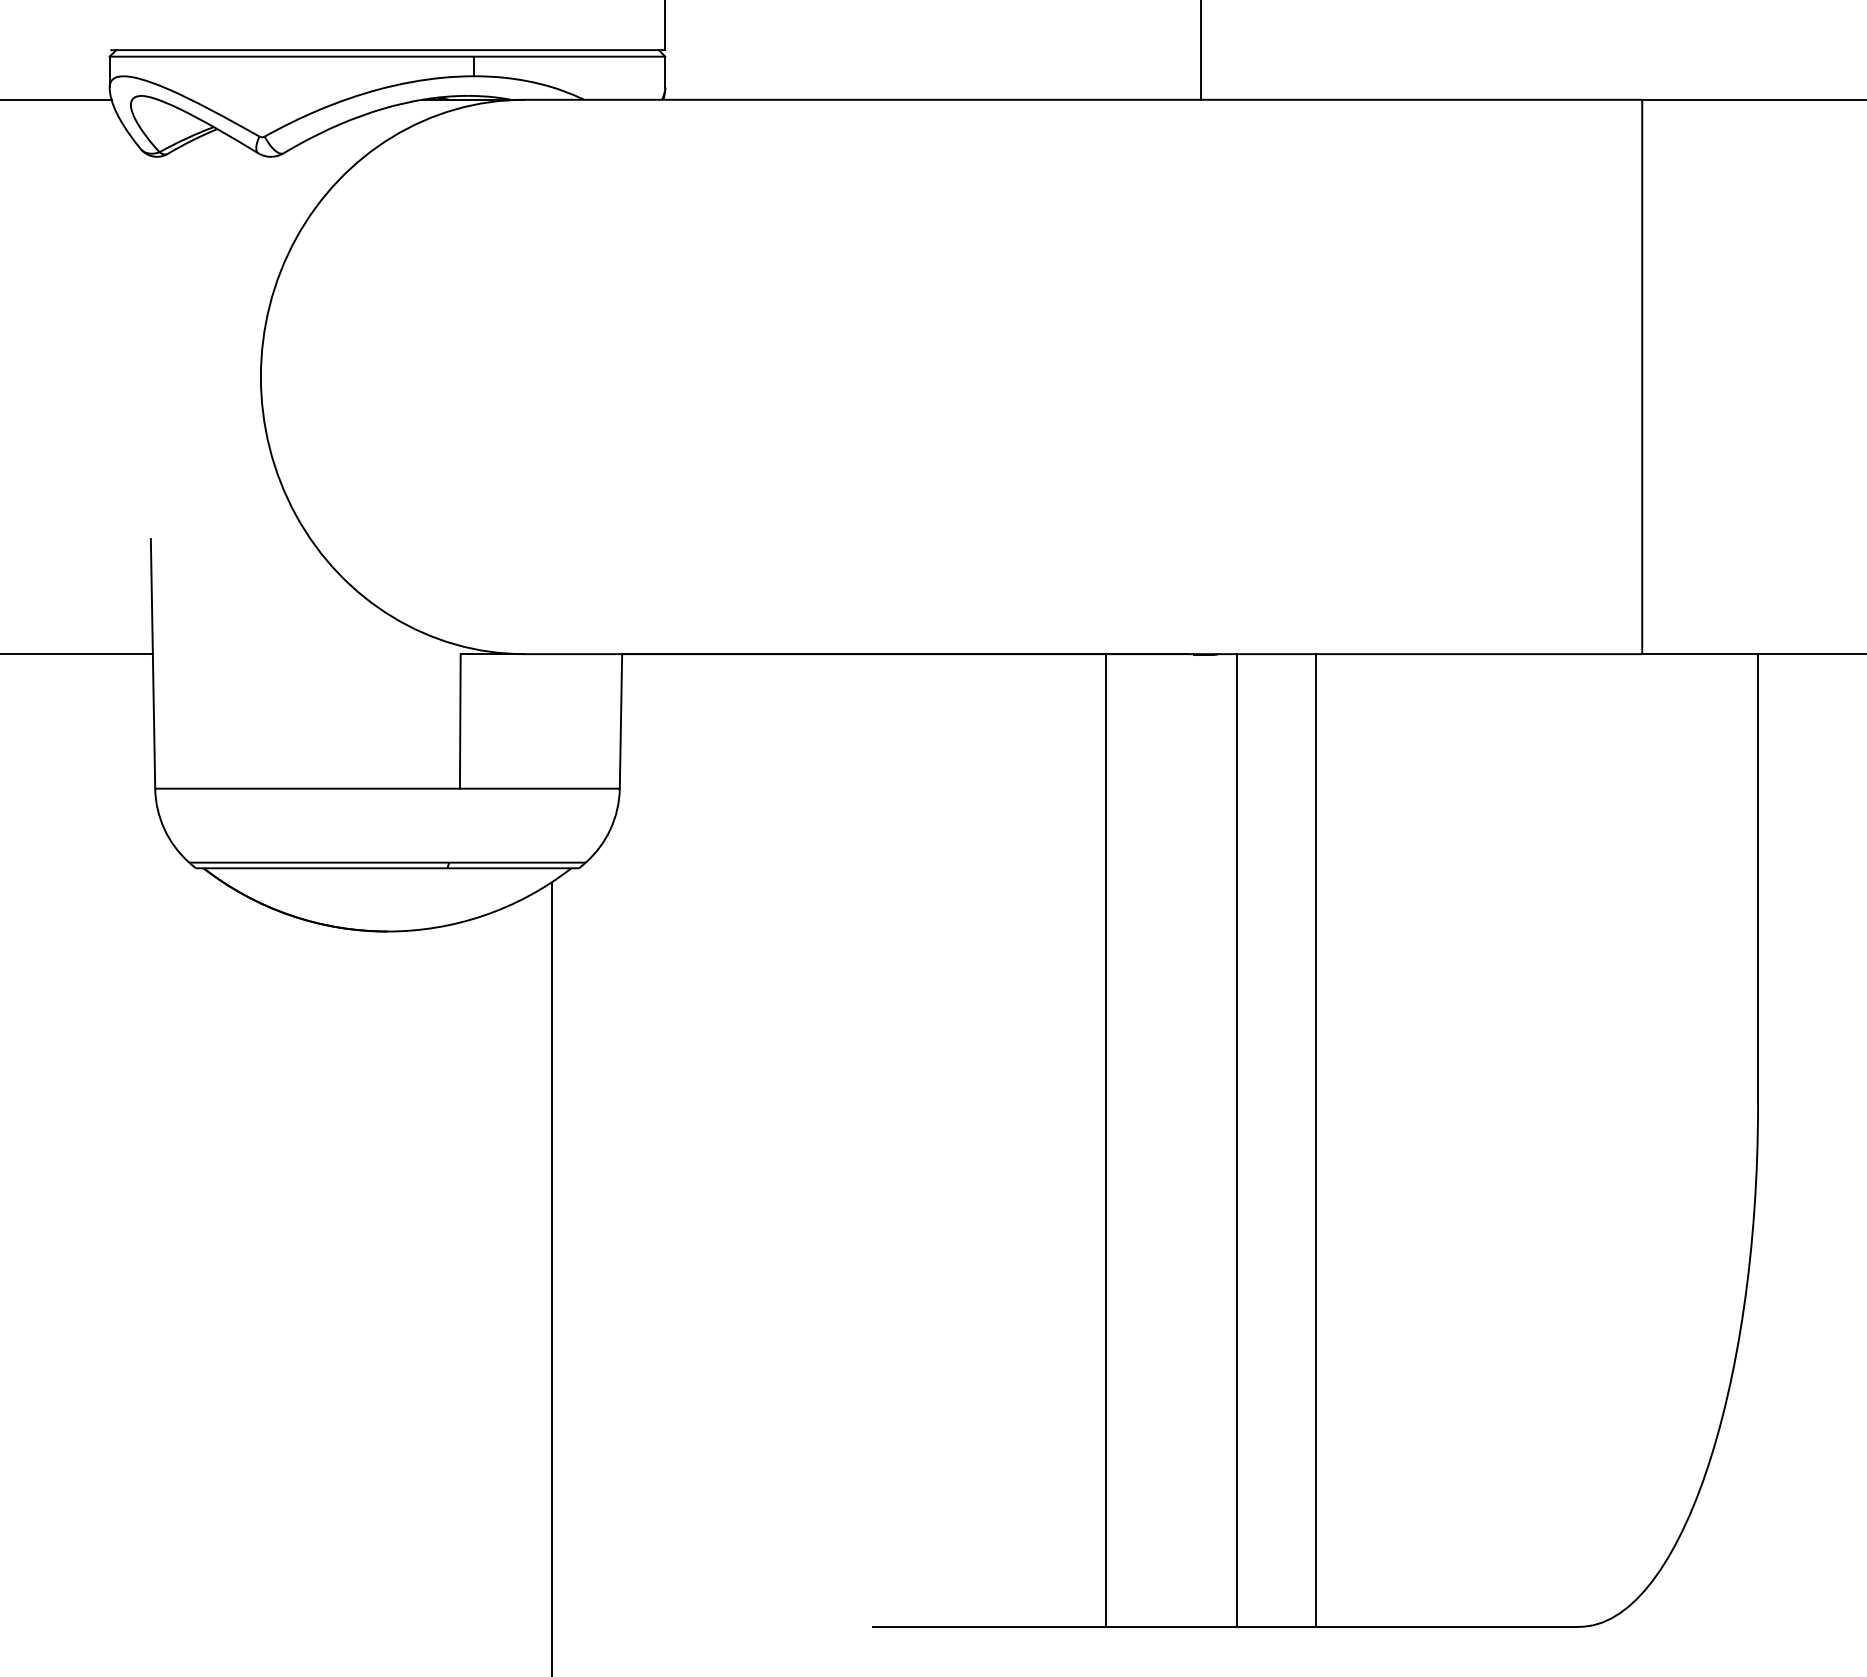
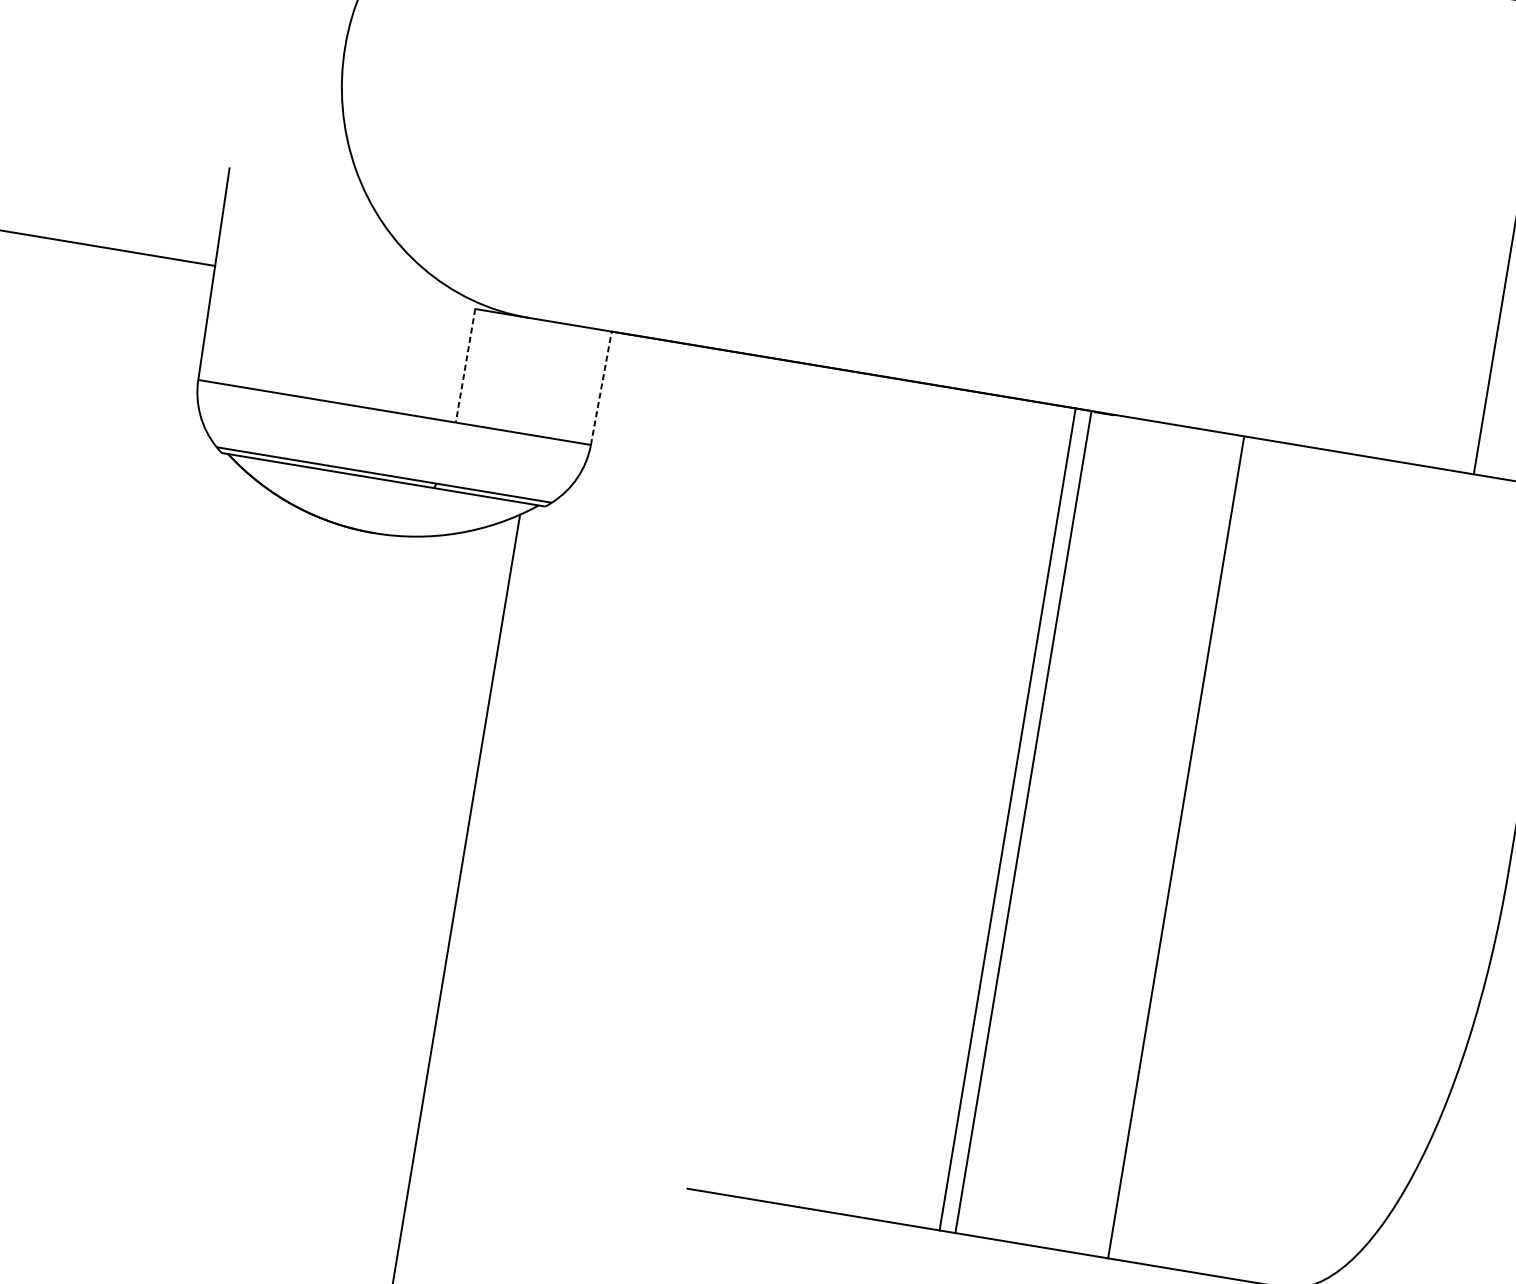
line: (620, 720) -> (601, 387), solid -> dashed
line: (460, 721) -> (465, 365), solid -> dashed
line: (1105, 1140) -> (1023, 822), moved
line: (1237, 1140) -> (1007, 819), moved
line: (1315, 1140) -> (1176, 847), moved

